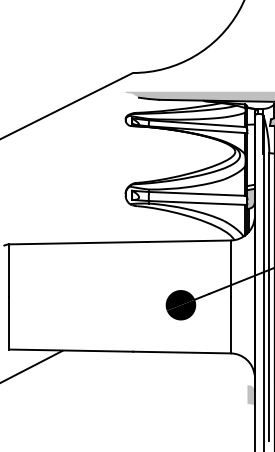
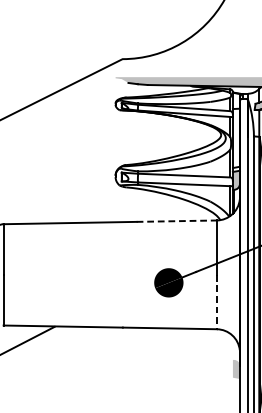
line: (189, 241) -> (177, 221), solid -> dashed
line: (230, 325) -> (216, 302), solid -> dashed

